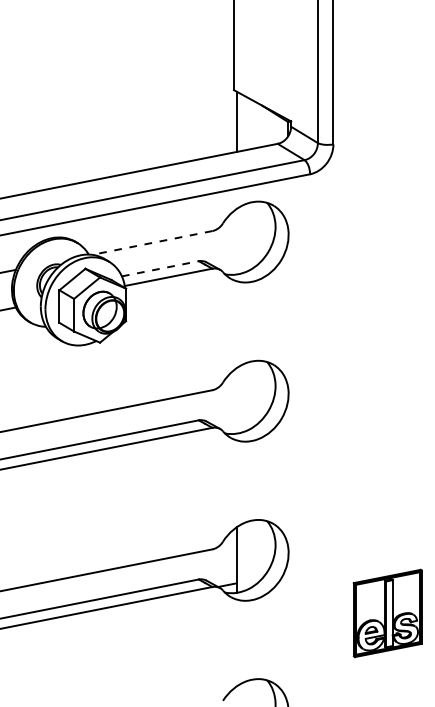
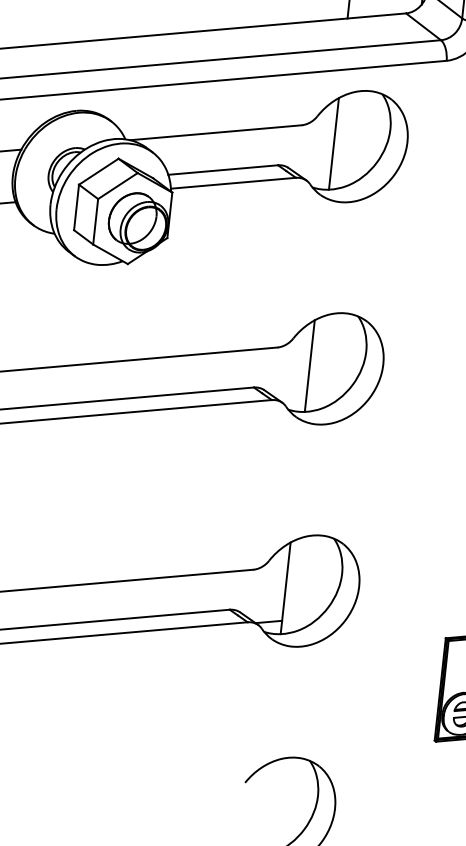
line: (236, 241) -> (333, 143), added
line: (151, 243) -> (214, 133), dashed -> solid
line: (160, 268) -> (223, 169), dashed -> solid
line: (236, 400) -> (309, 365), added

